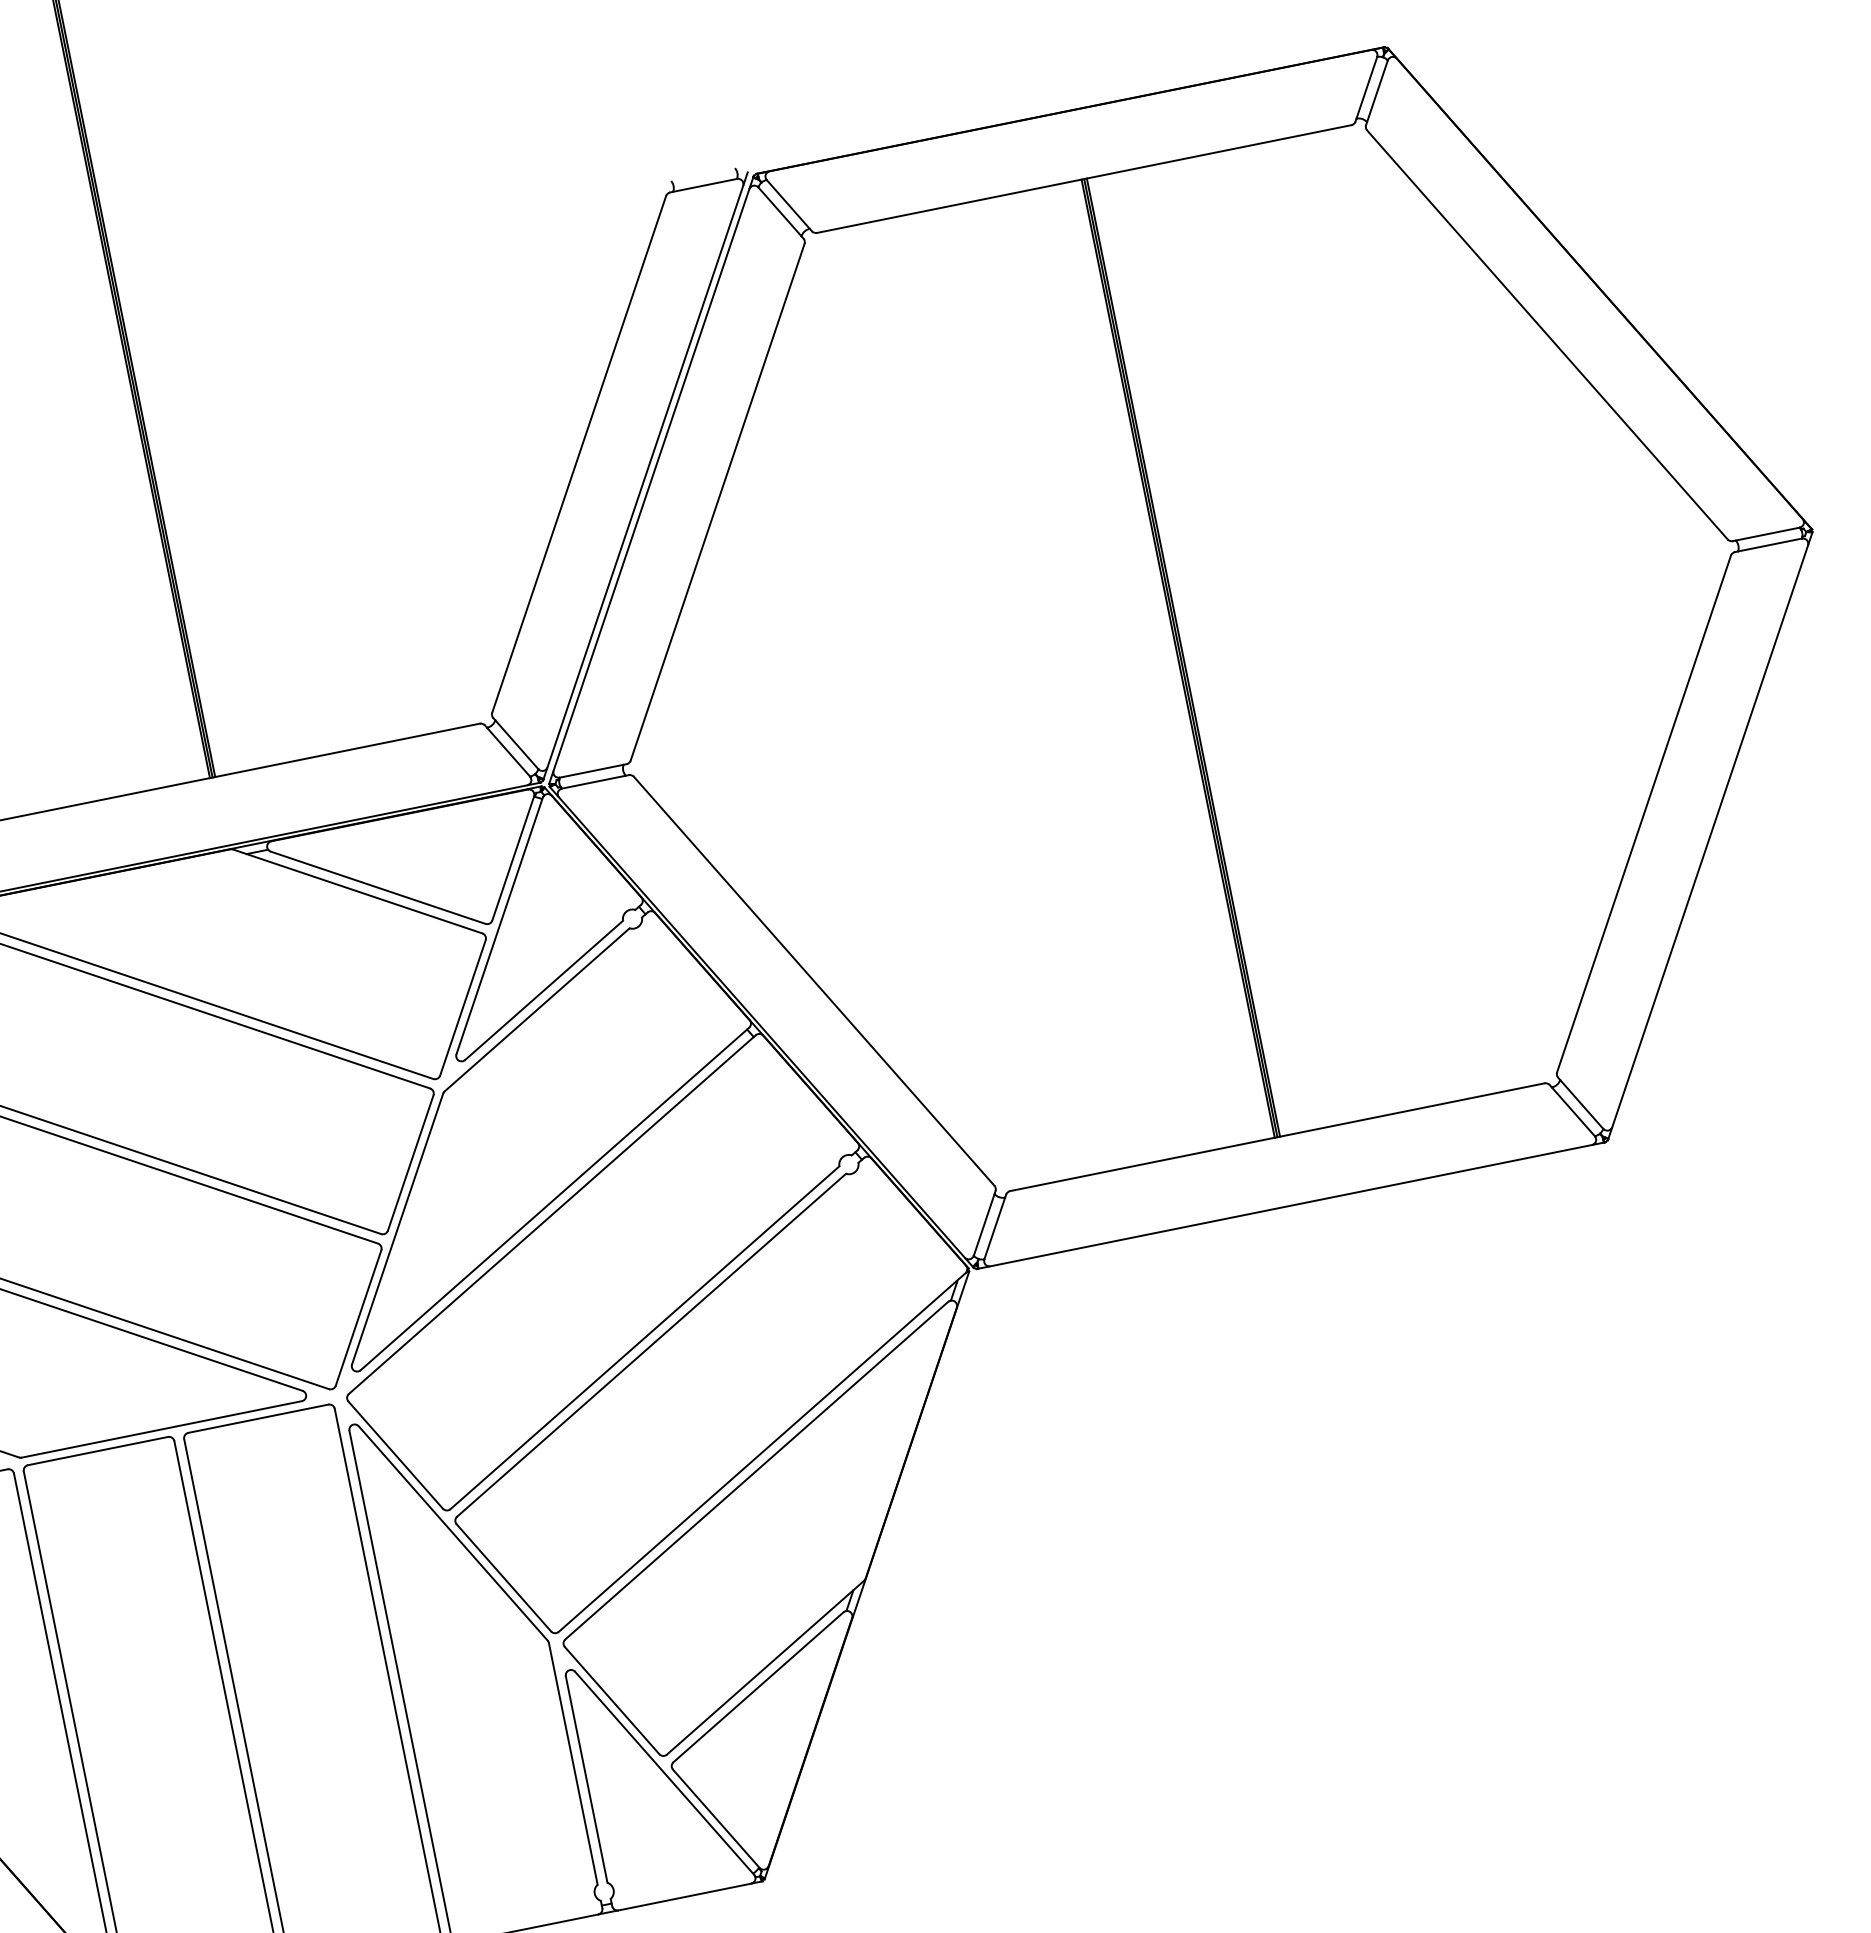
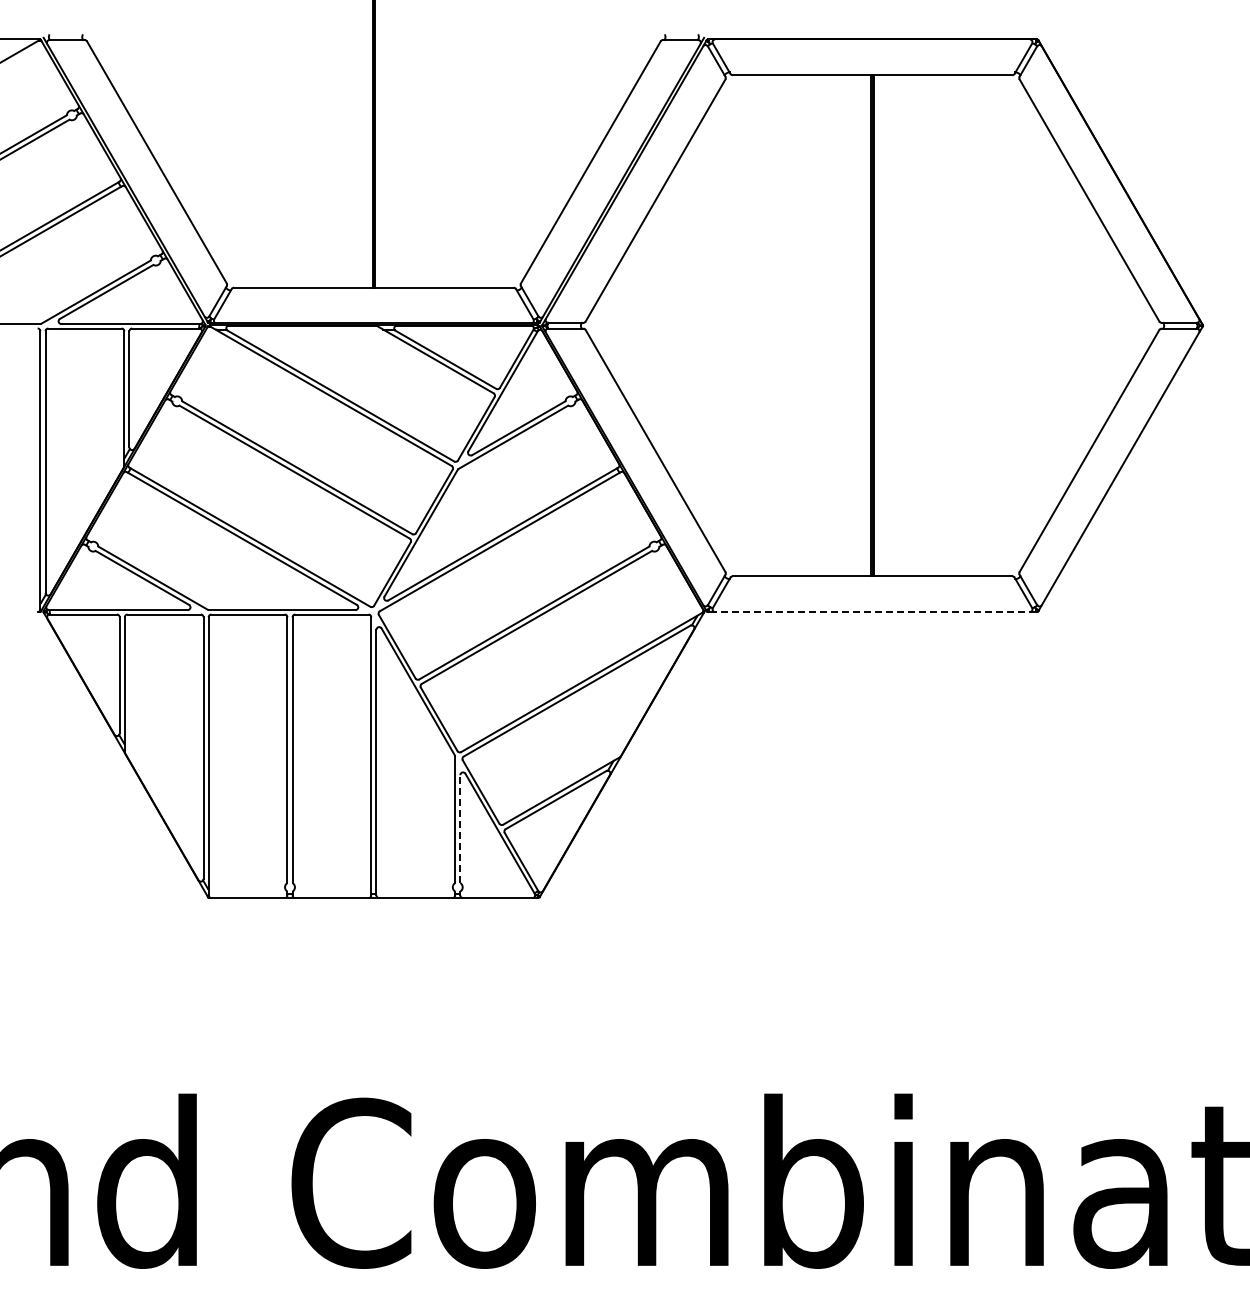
line: (1291, 1206) -> (872, 612), solid -> dashed
line: (587, 1780) -> (460, 829), solid -> dashed

